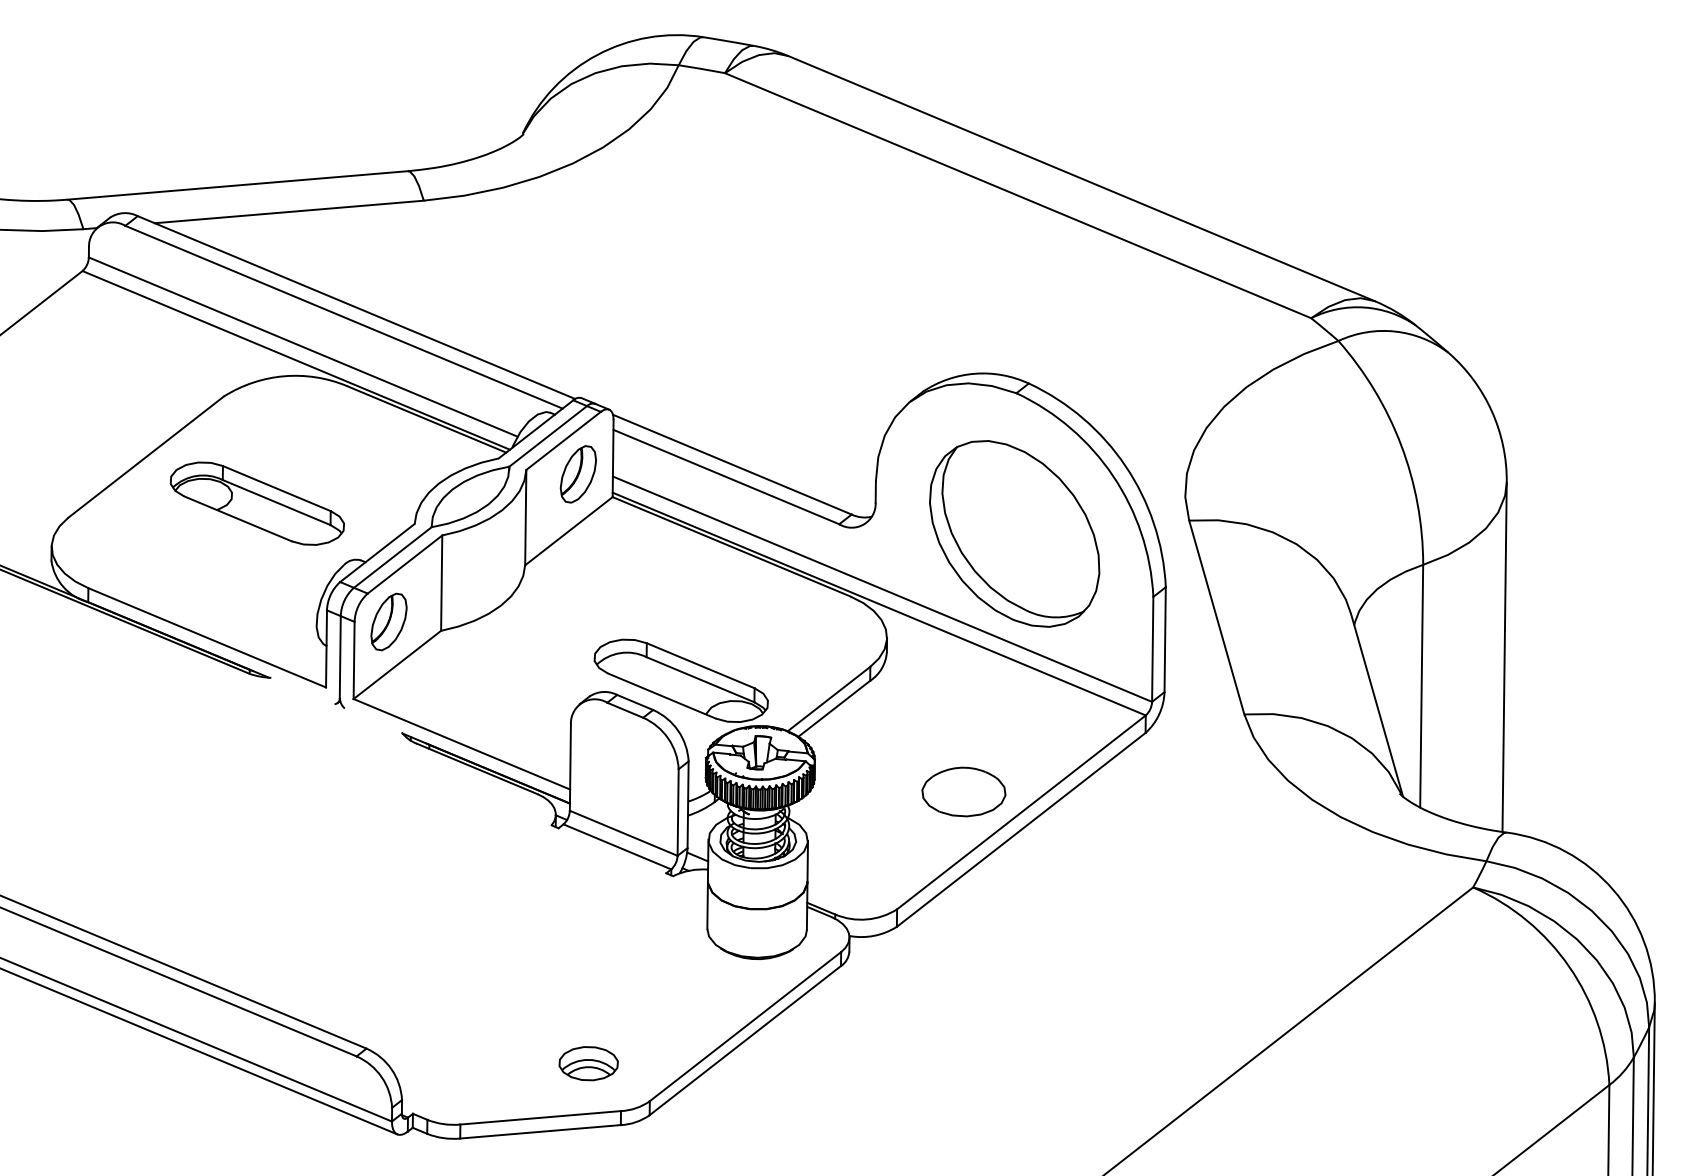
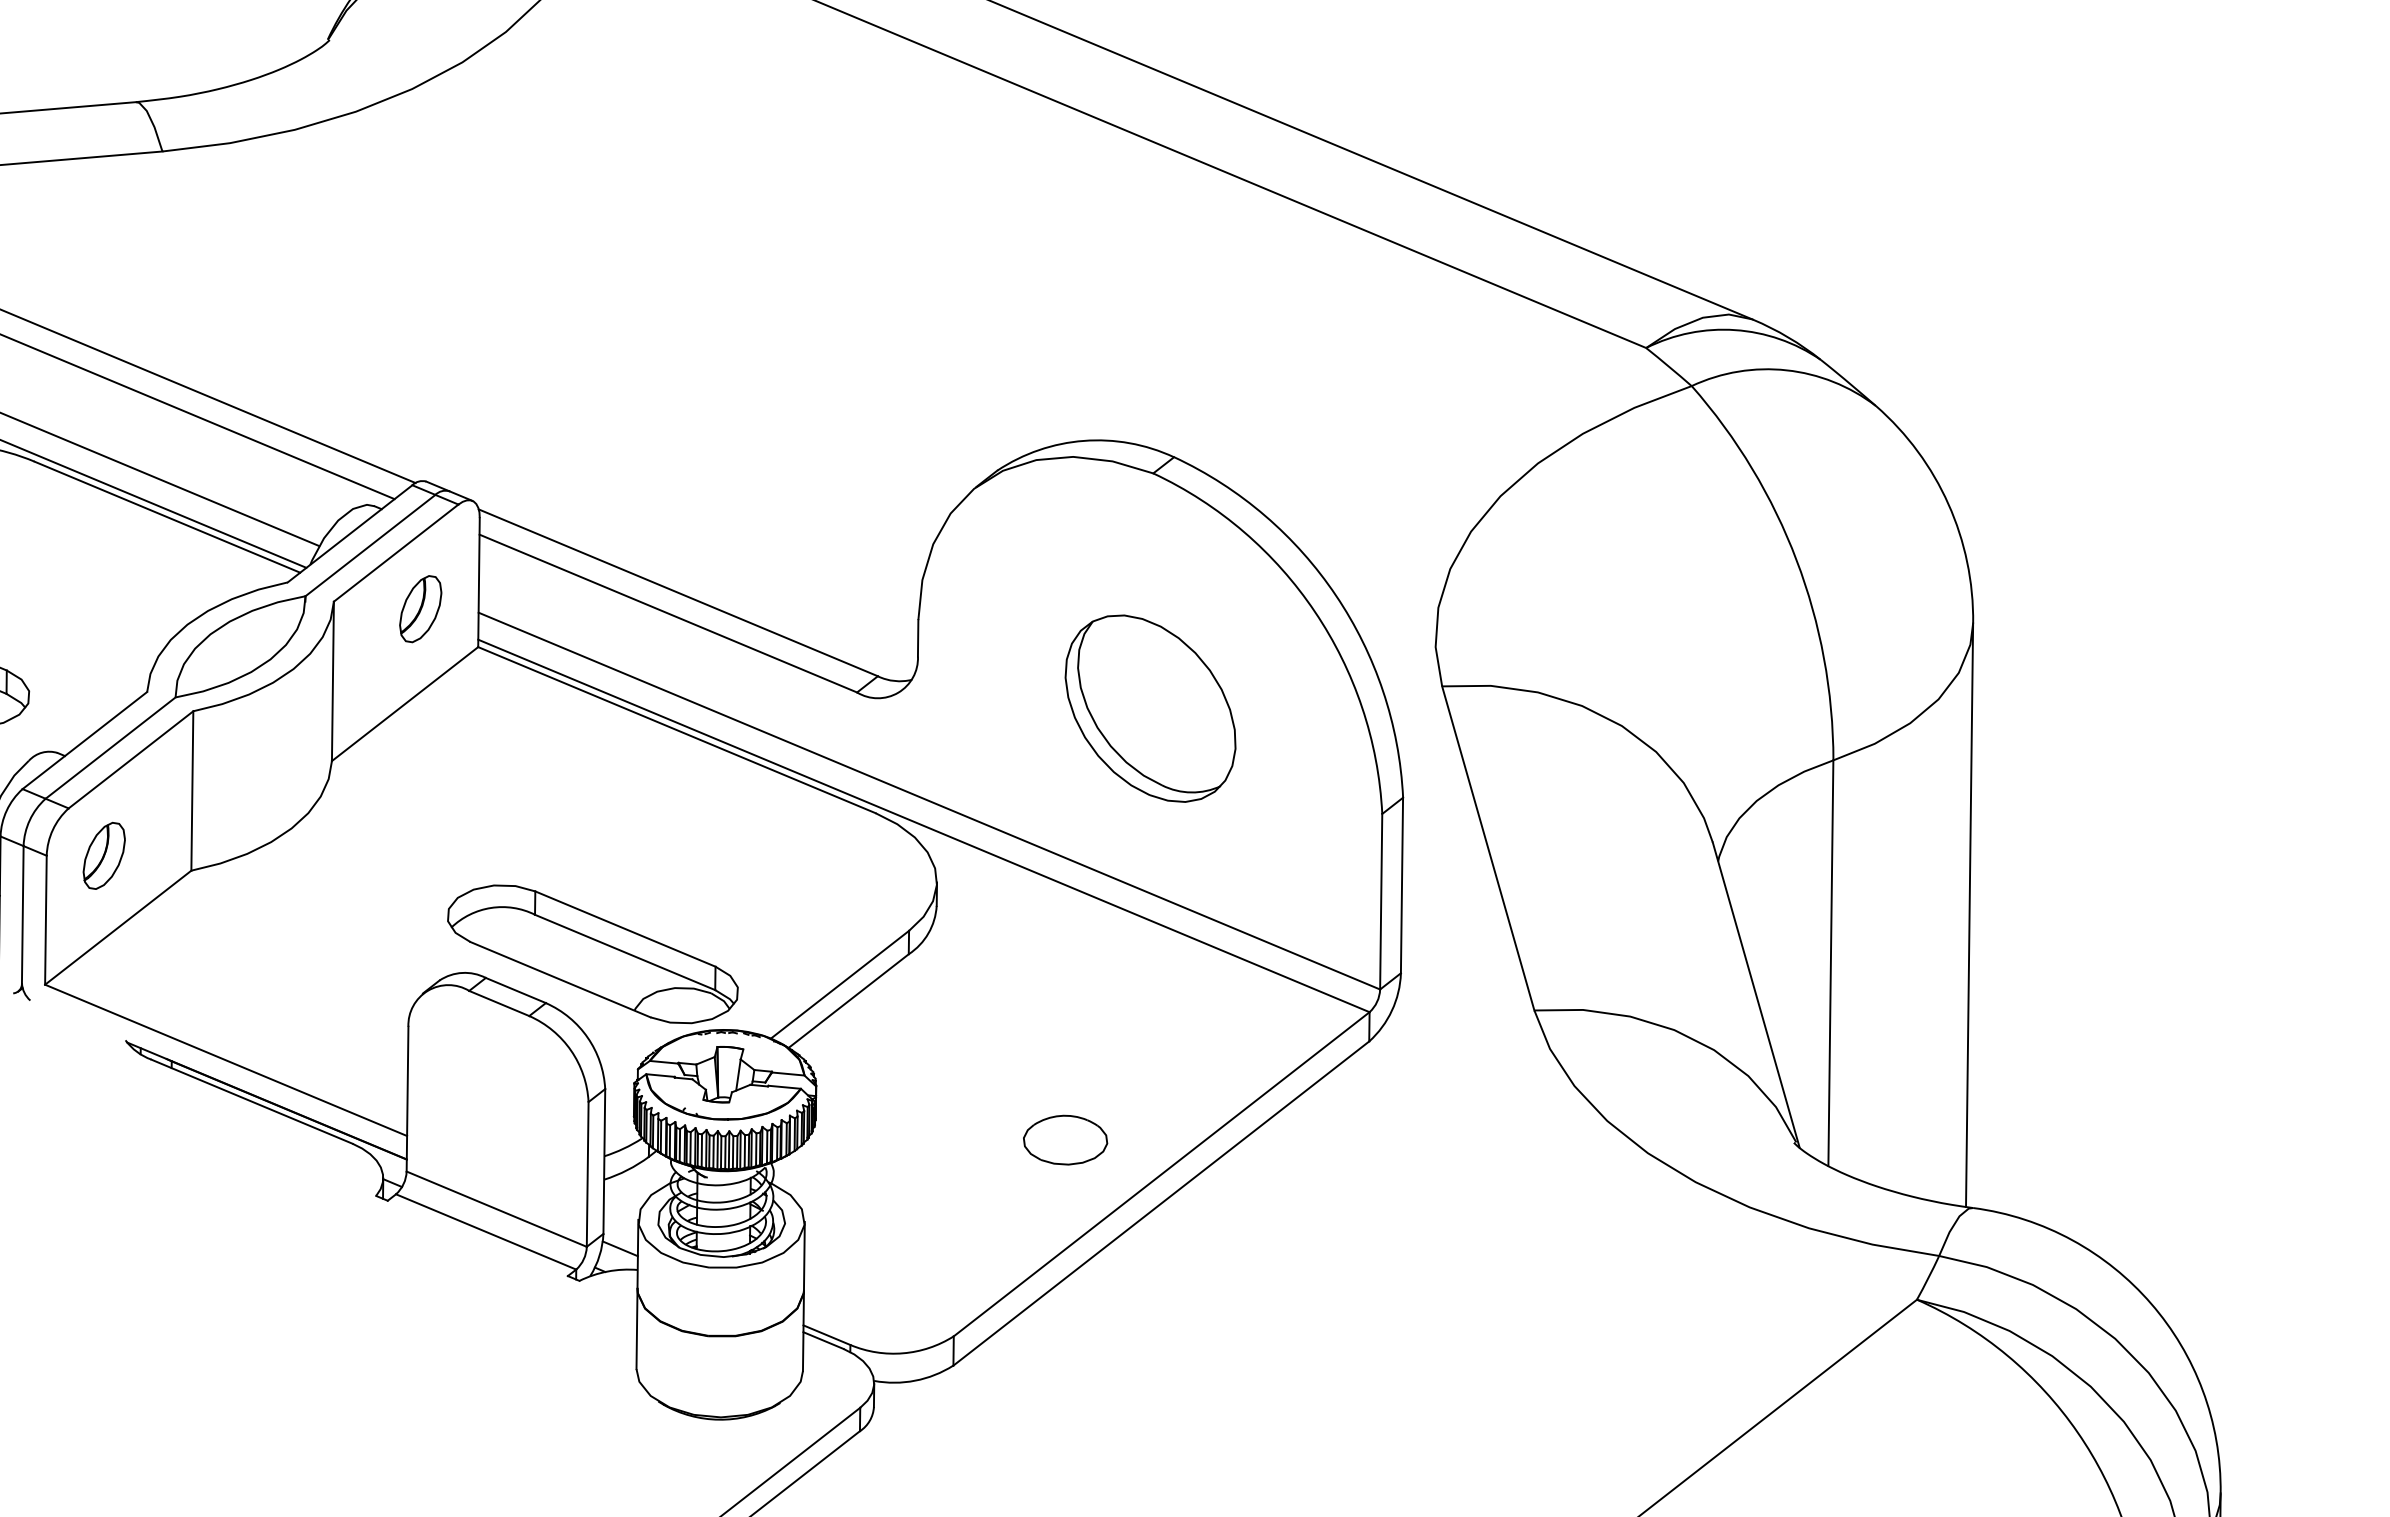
part: (577, 474) -> (419, 609), size x0.7
part: (1014, 533) -> (1150, 707), size x0.6
part: (388, 621) -> (103, 855), size x0.7
part: (963, 791) -> (1064, 1139), size x0.6

